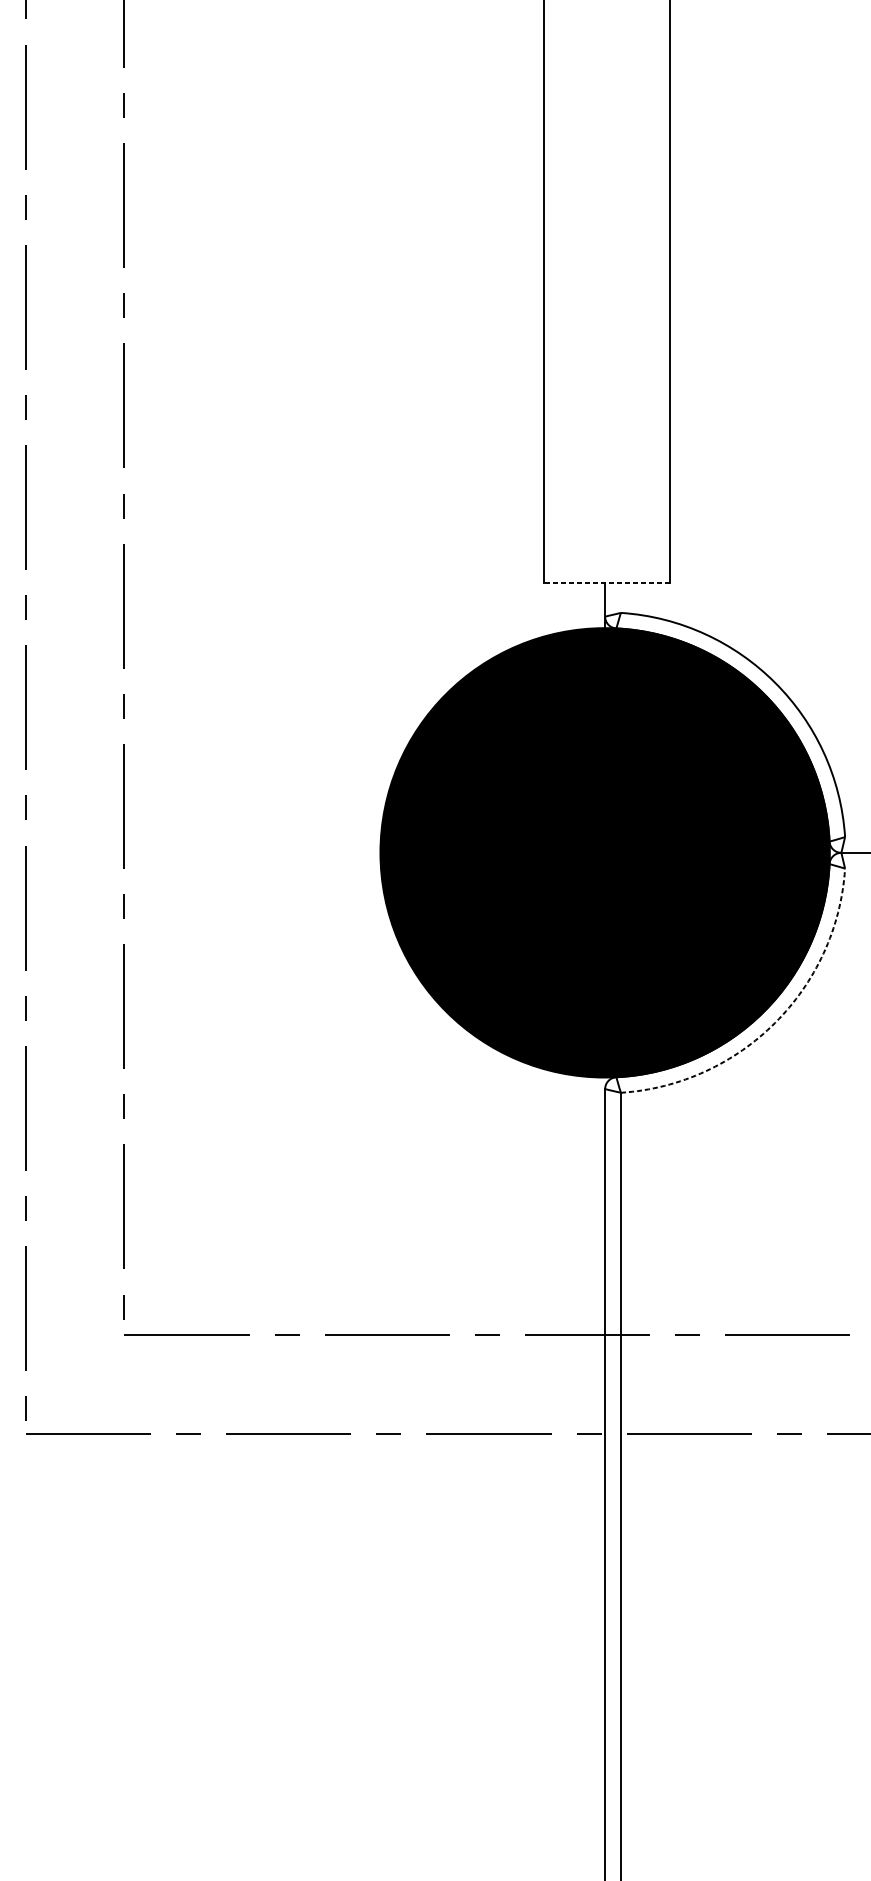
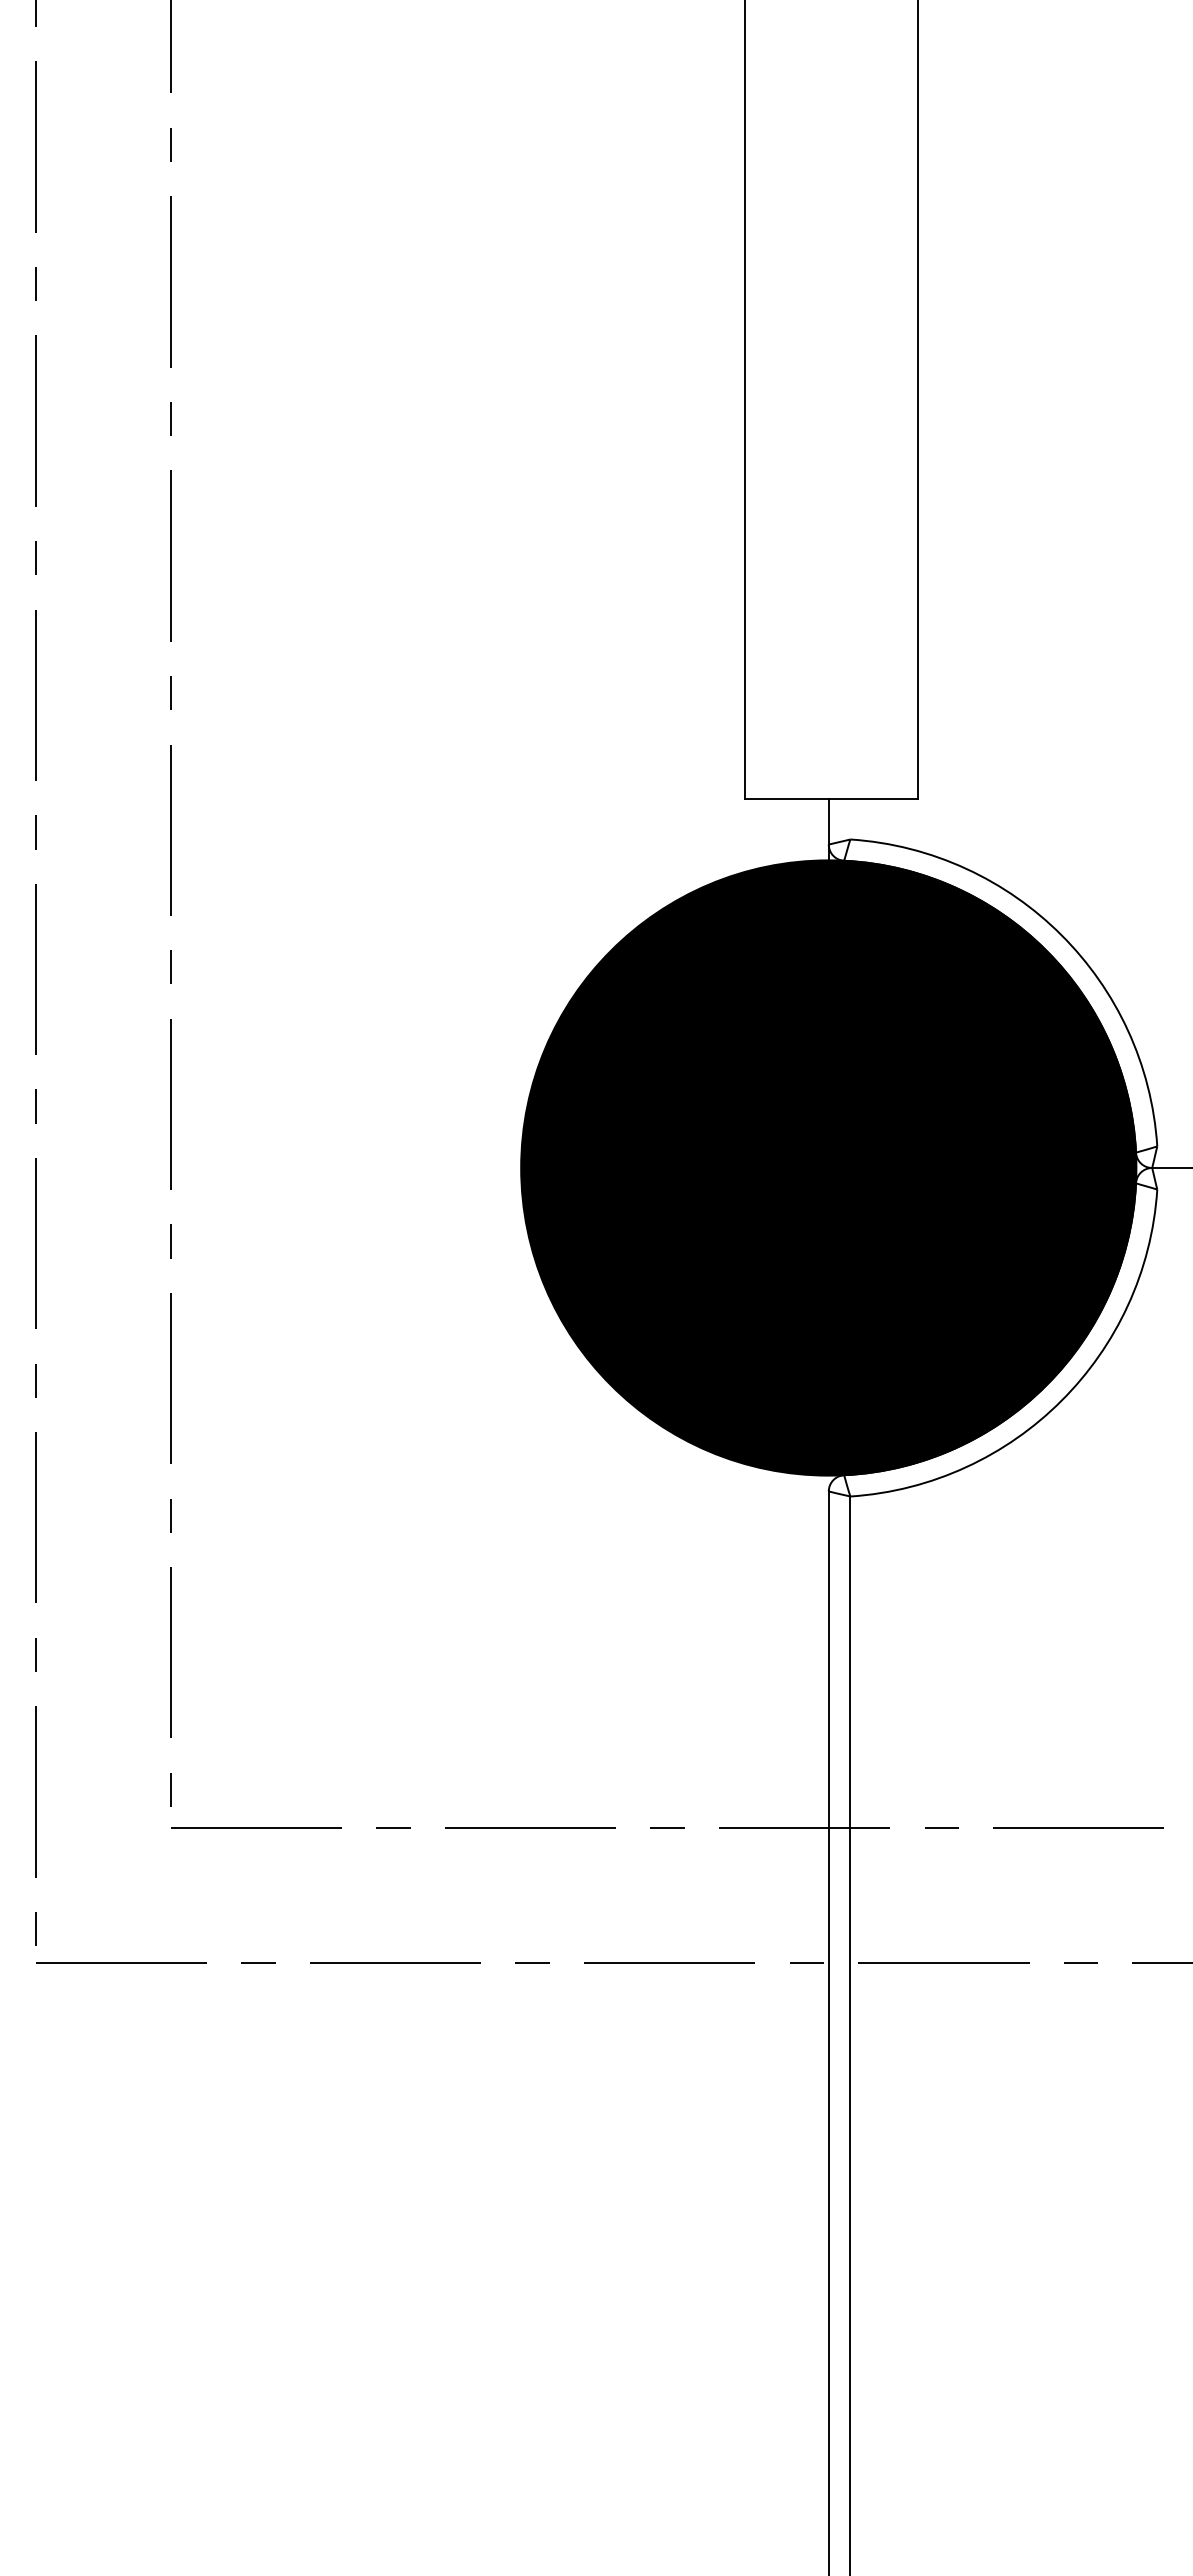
line: (606, 582) -> (830, 798), dashed -> solid
arc: (775, 1022) -> (1061, 1400), dashed -> solid

